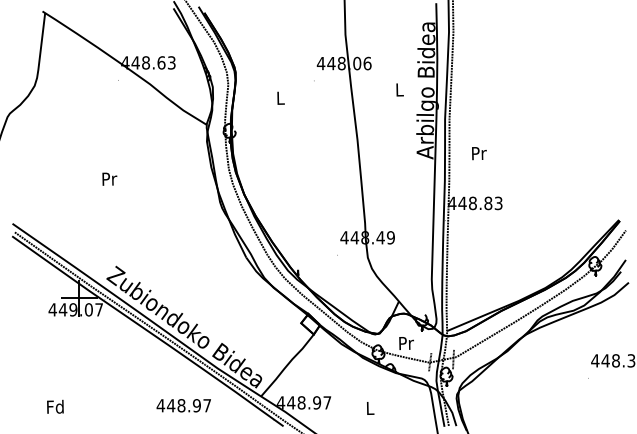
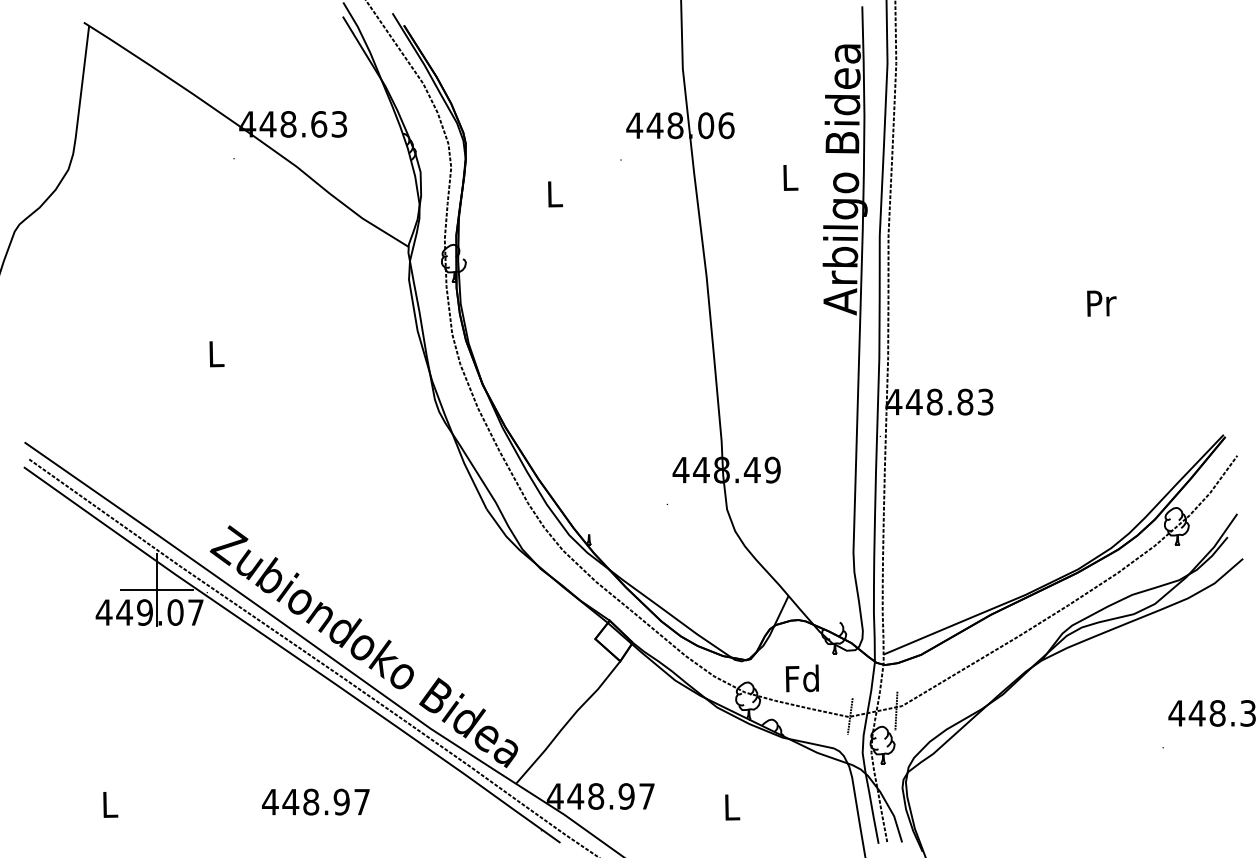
text: (479, 153) -> (1102, 303), moved
text: (109, 178) -> (216, 352), Pr -> L
text: (405, 343) -> (801, 679), Pr -> Fd
text: (183, 405) -> (315, 801), moved
text: (55, 406) -> (109, 803), Fd -> L

